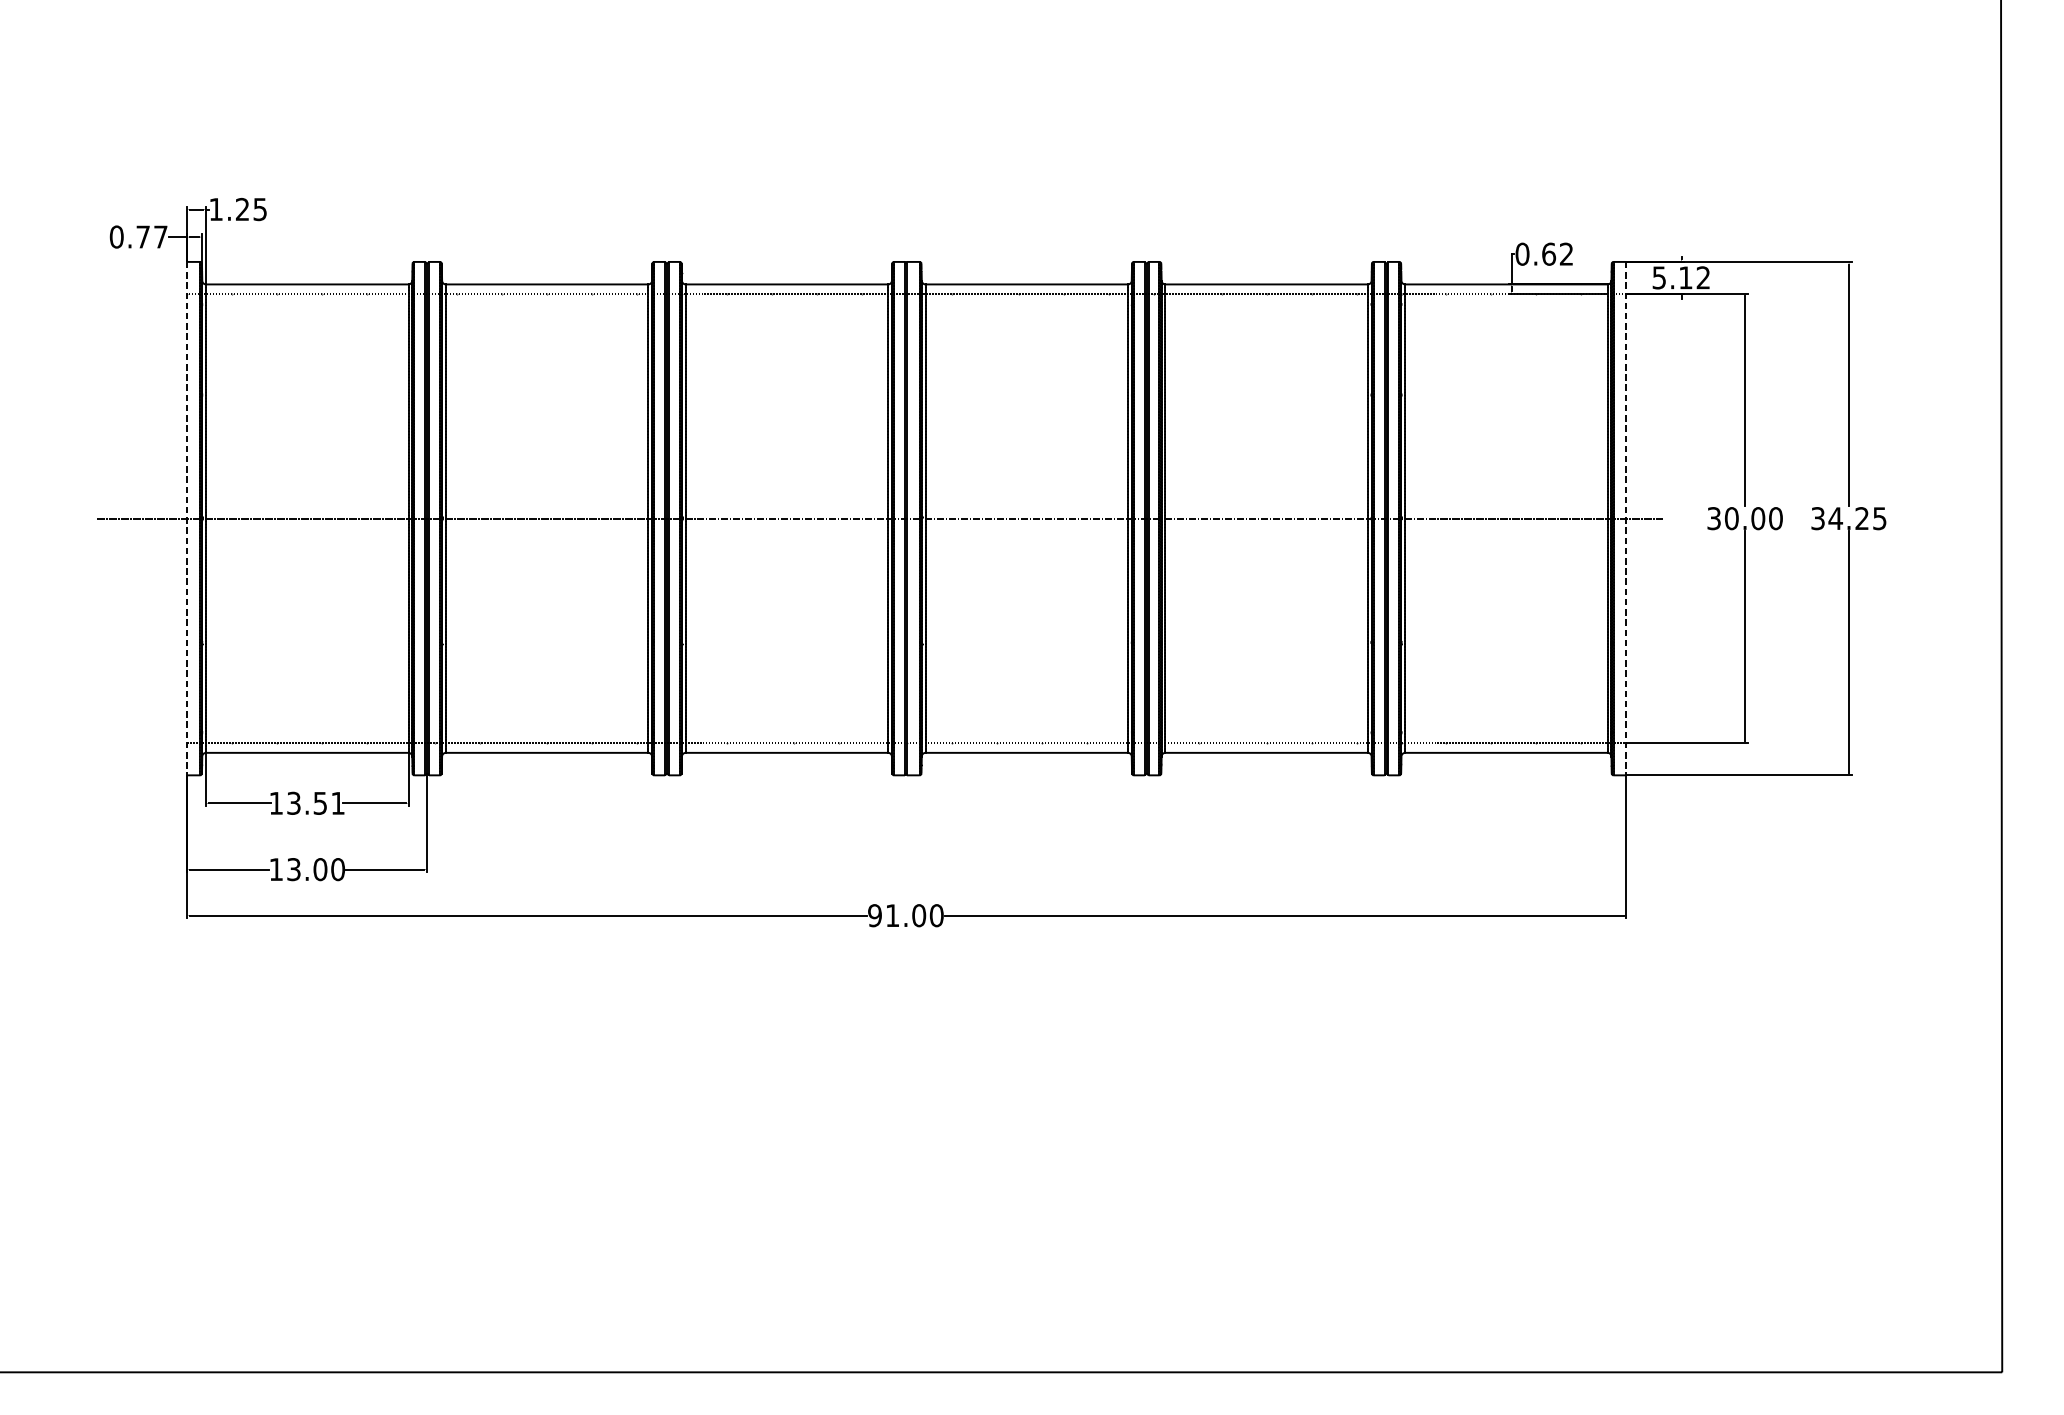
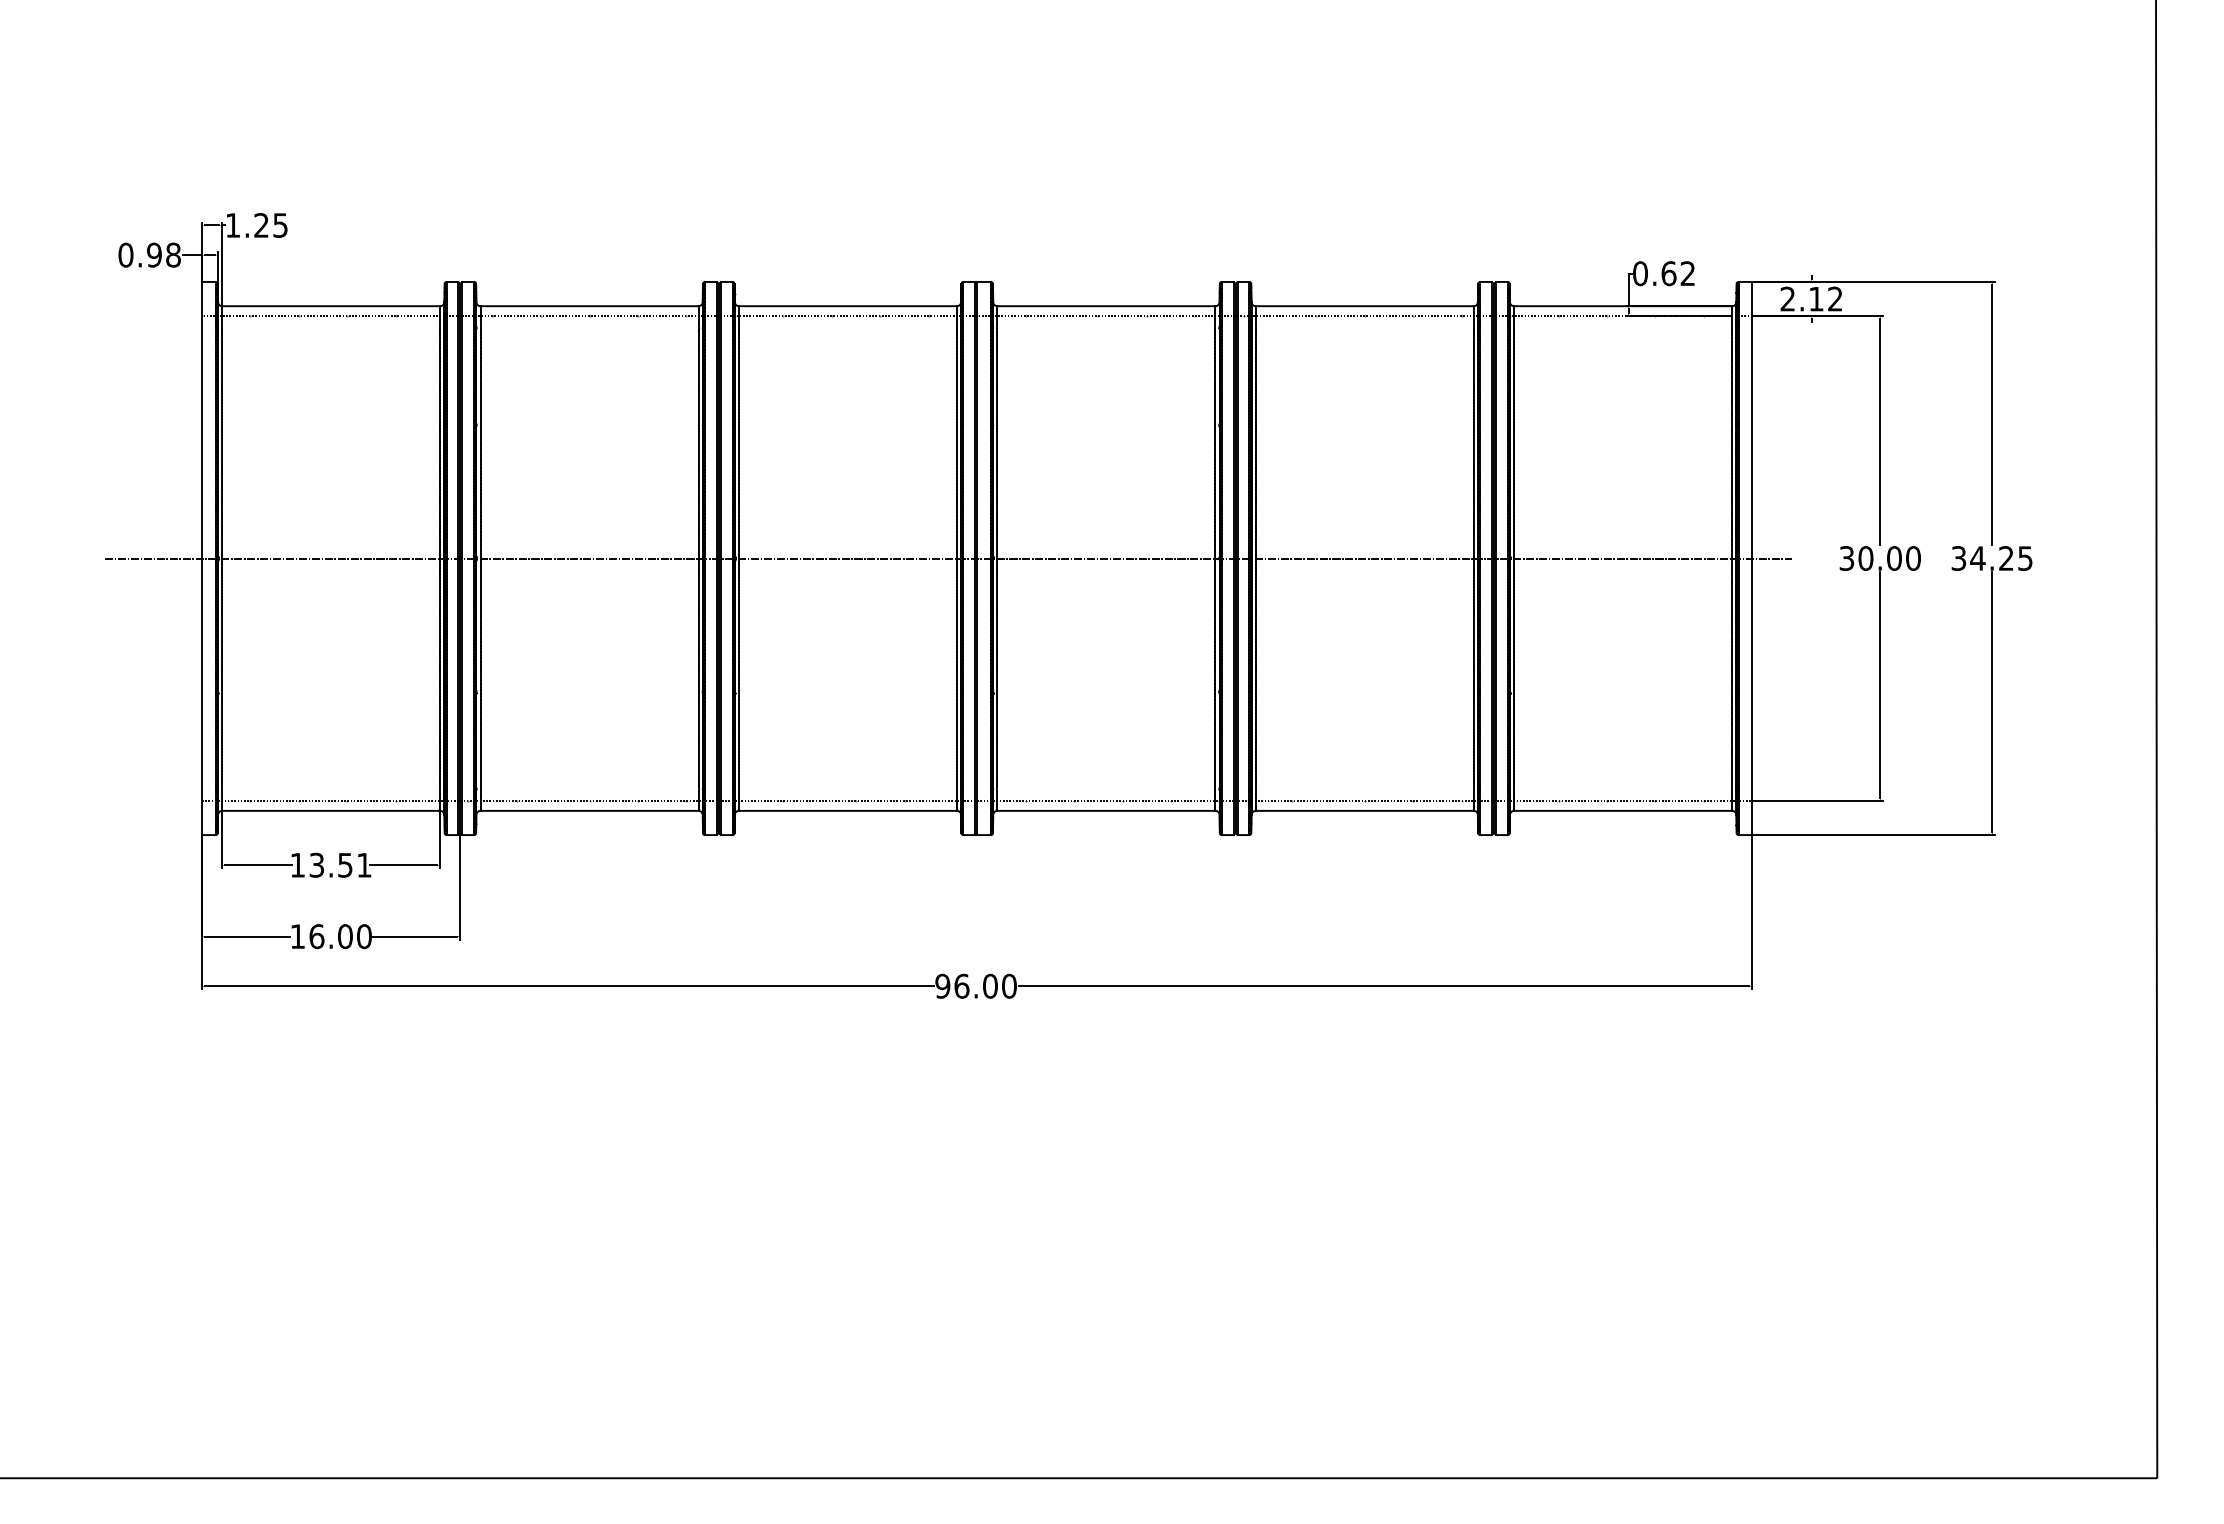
text: (151, 236) -> (163, 254), 0.77 -> 0.98
text: (1658, 277) -> (1787, 298), 5.12 -> 2.12
line: (187, 518) -> (202, 558), dashed -> solid
line: (1626, 518) -> (1752, 558), dashed -> solid
text: (293, 869) -> (316, 936), 13.00 -> 16.00
text: (892, 914) -> (961, 985), 91.00 -> 96.00

